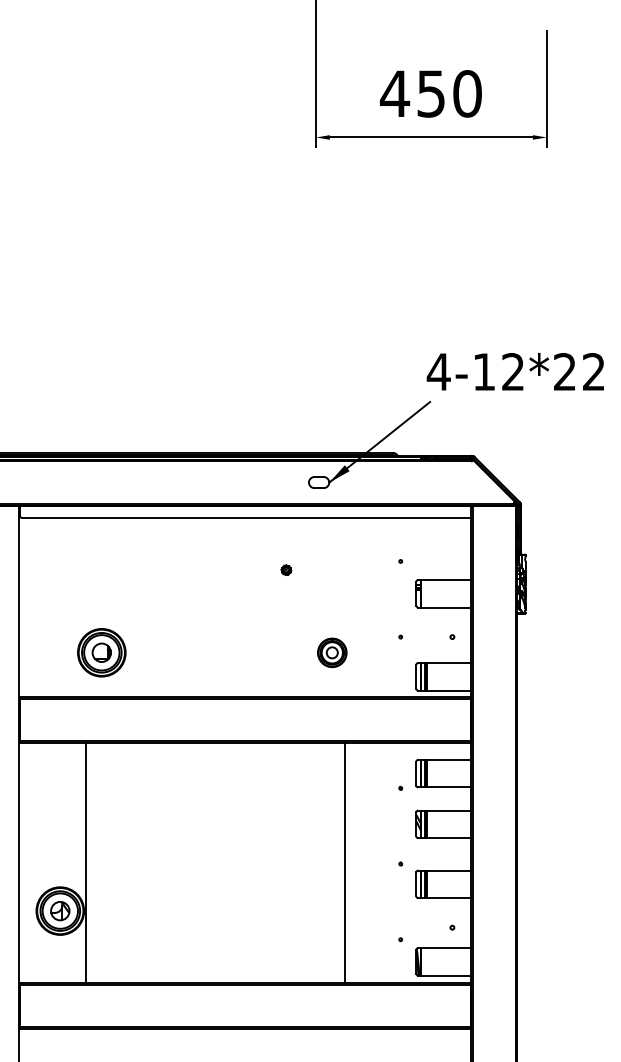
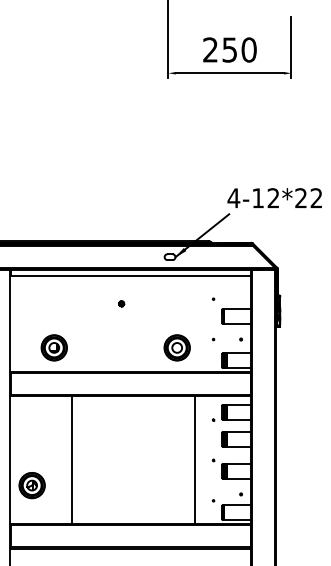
text: (394, 92) -> (210, 49), 450 -> 250
part: (286, 569) -> (121, 303), moved
part: (331, 652) -> (176, 347), size x1.67
line: (85, 862) -> (71, 459), moved
line: (344, 862) -> (194, 459), moved

